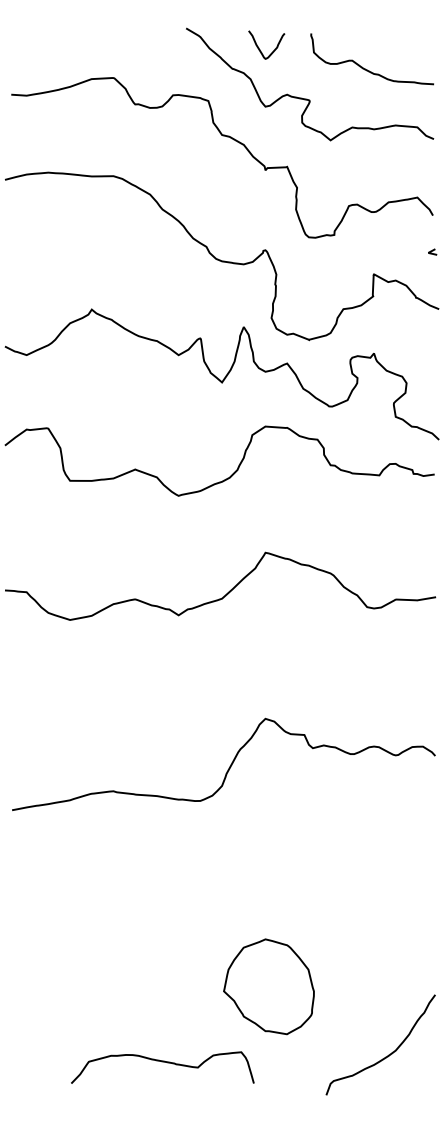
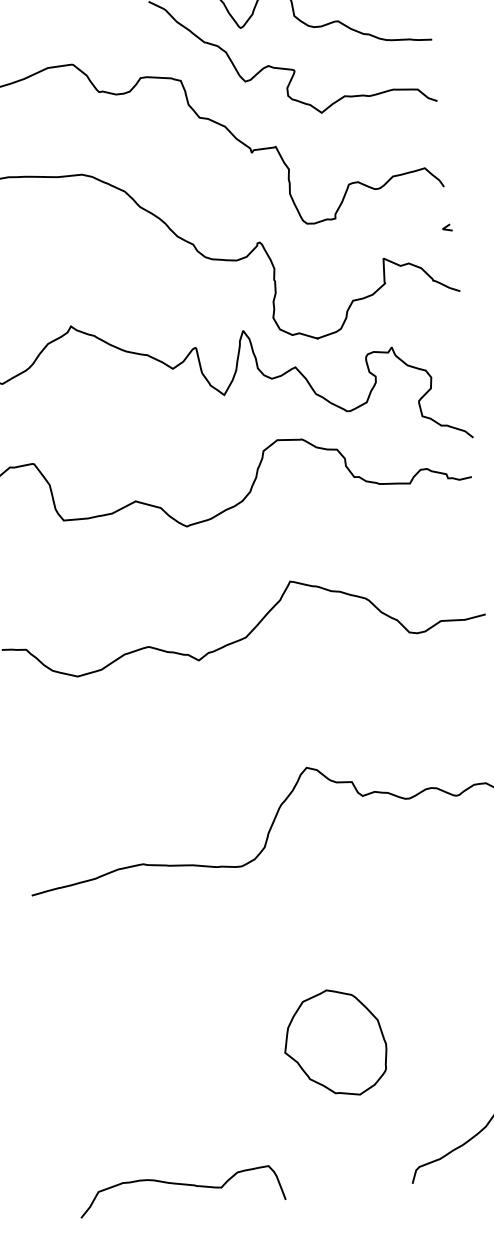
part: (268, 986) -> (334, 1042), moved
curve: (162, 1062) -> (181, 1185), moved

